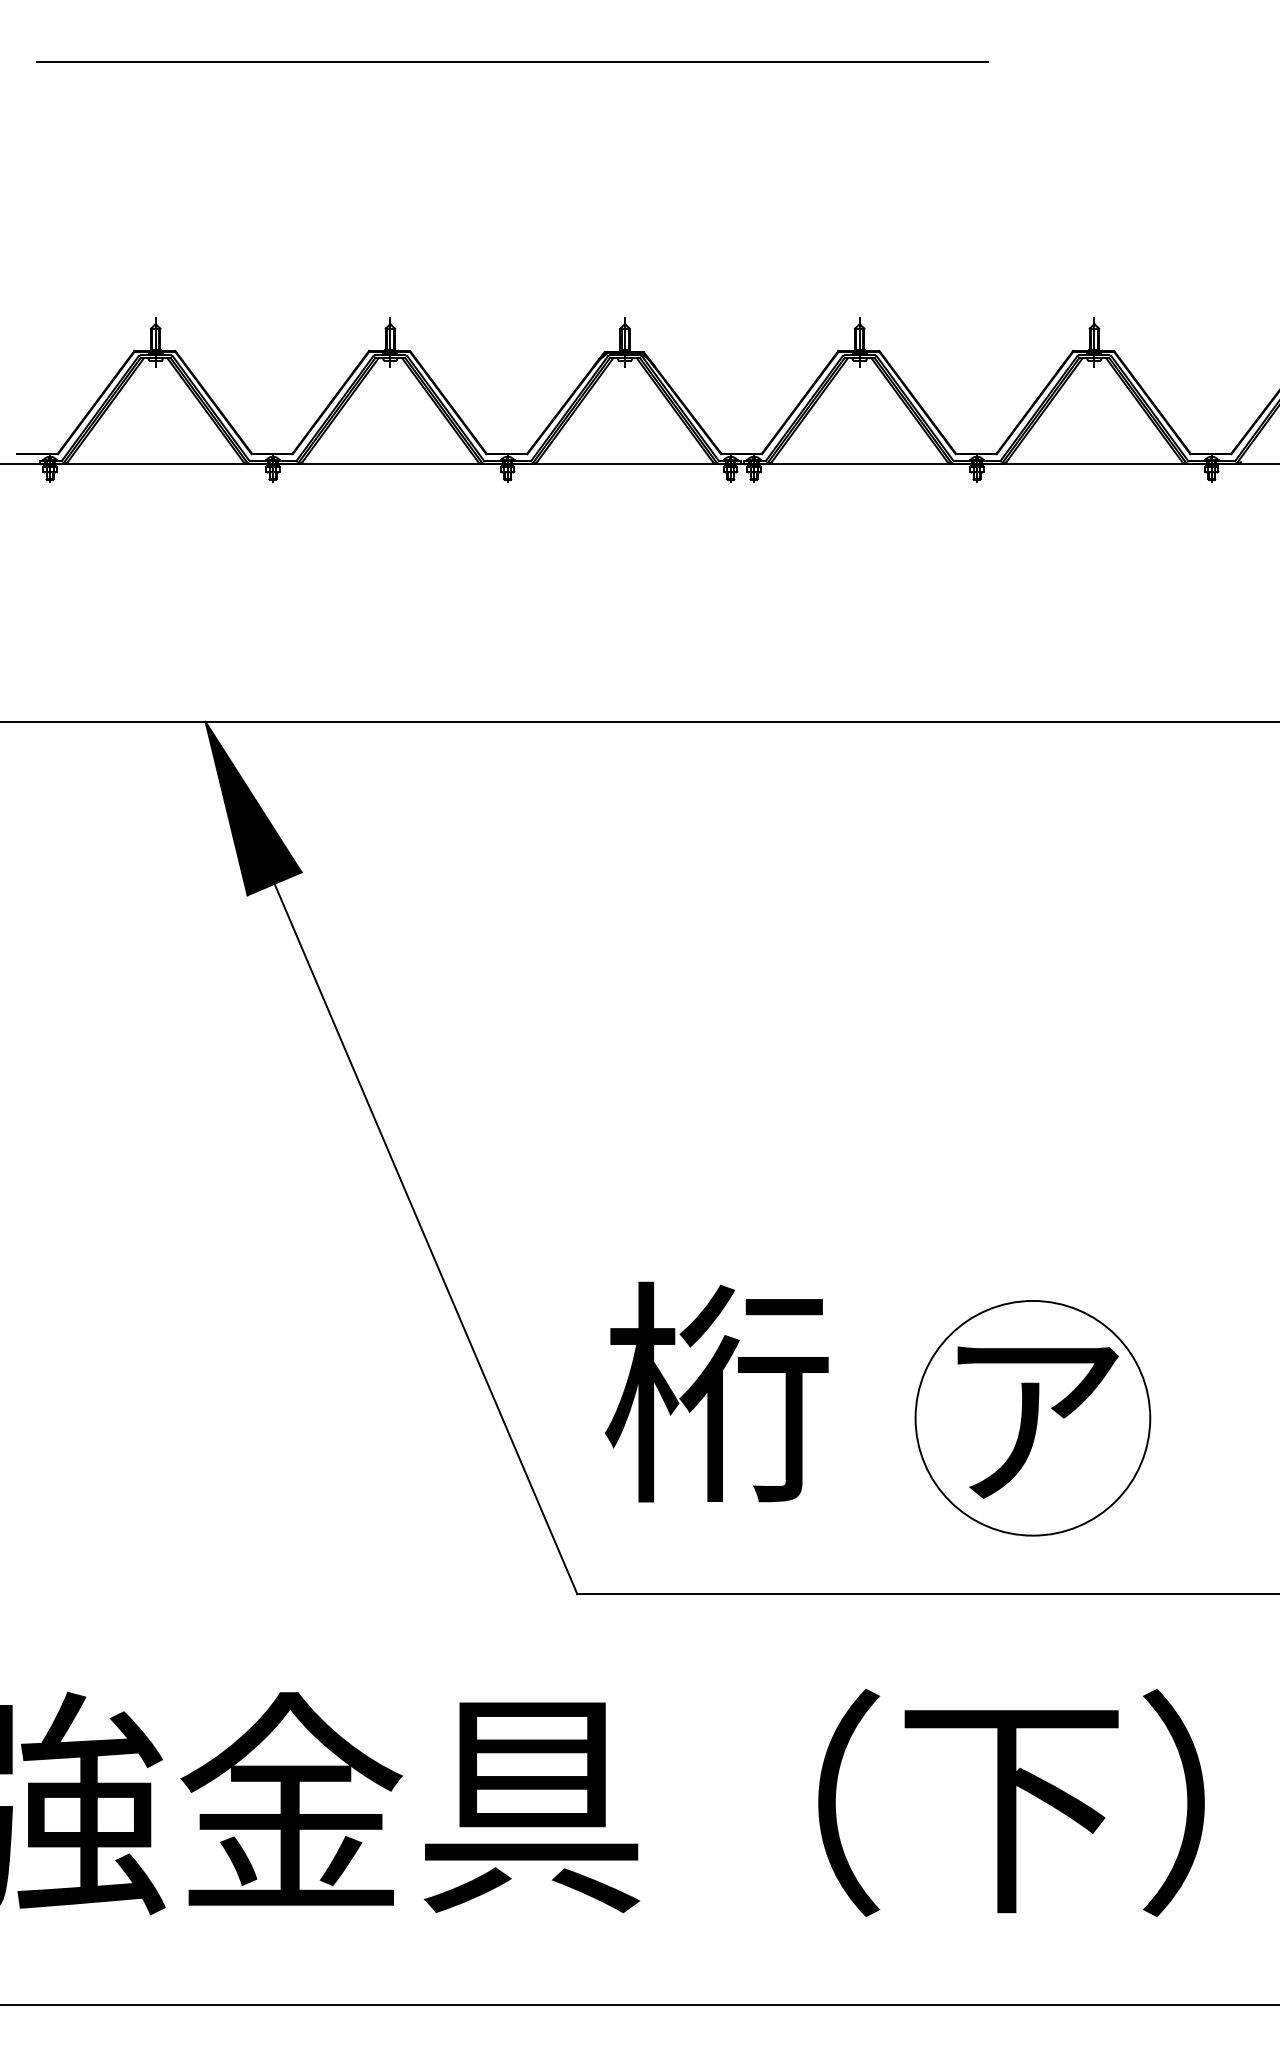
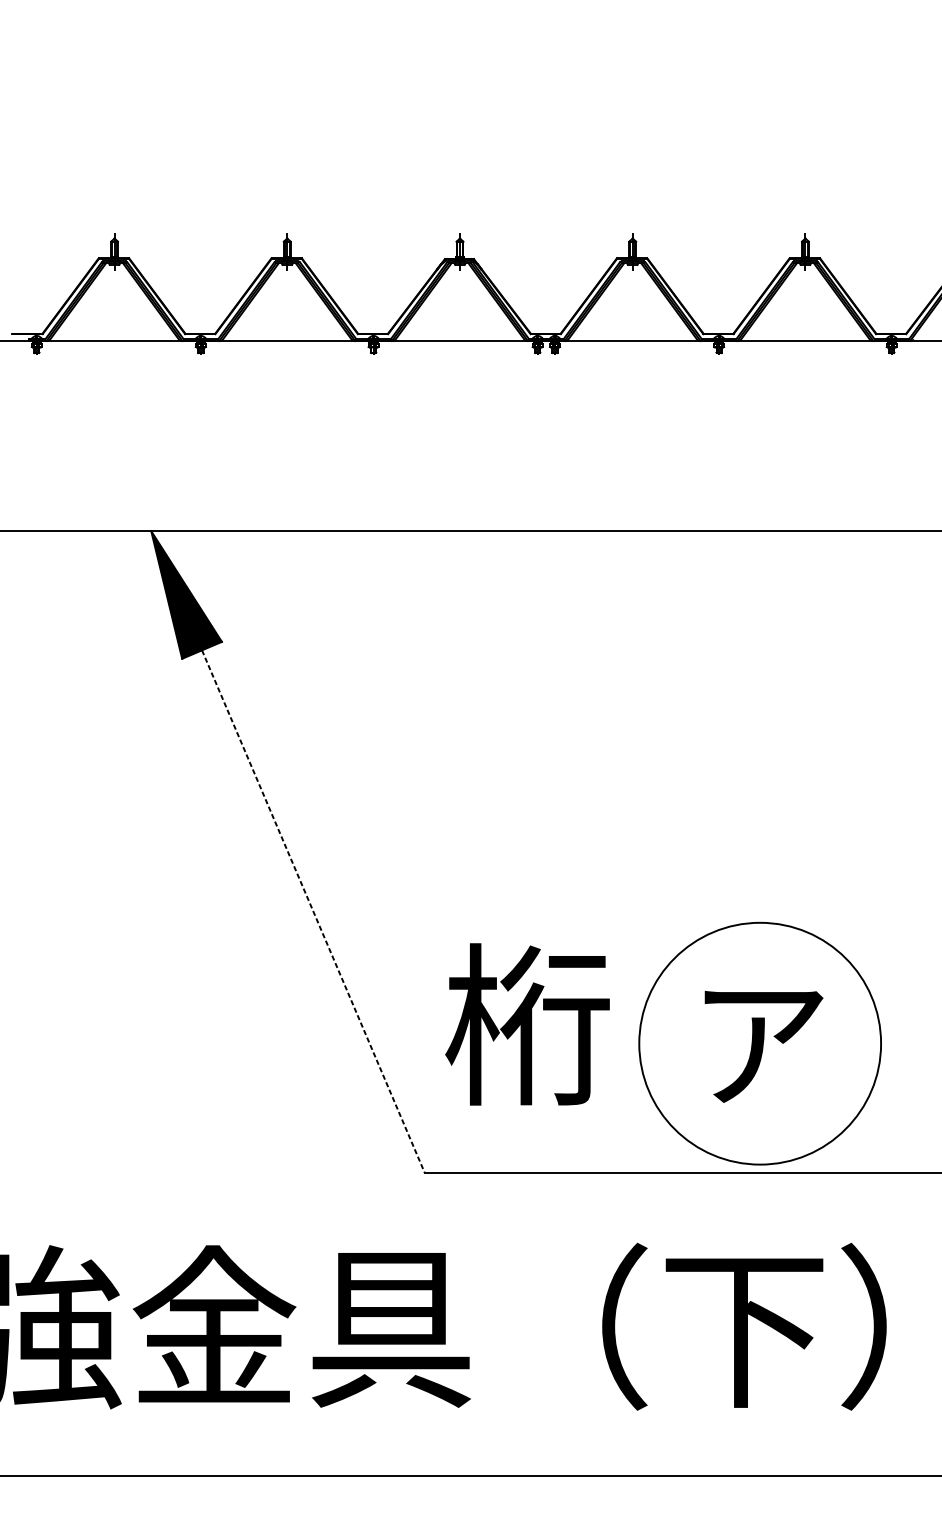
line: (512, 62) -> (377, 45), removed
line: (426, 1239) -> (313, 912), solid -> dashed
circle: (1032, 1417) -> (759, 1043), size x1.4

